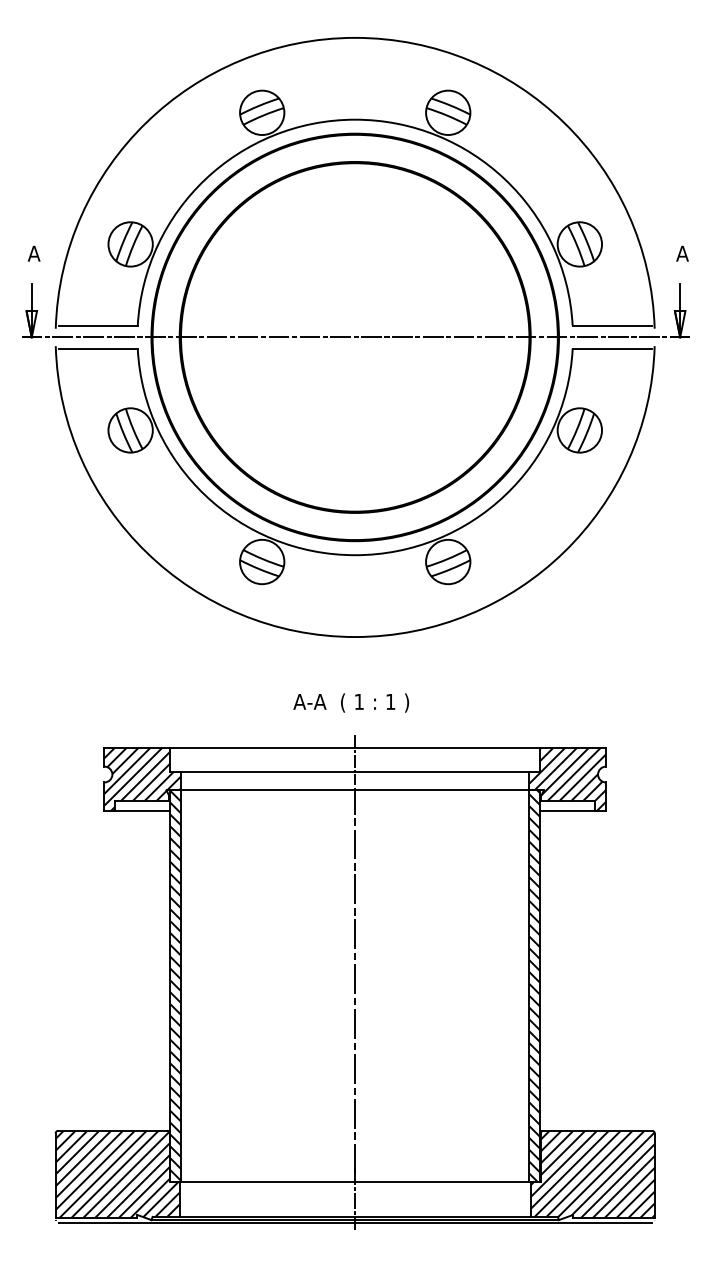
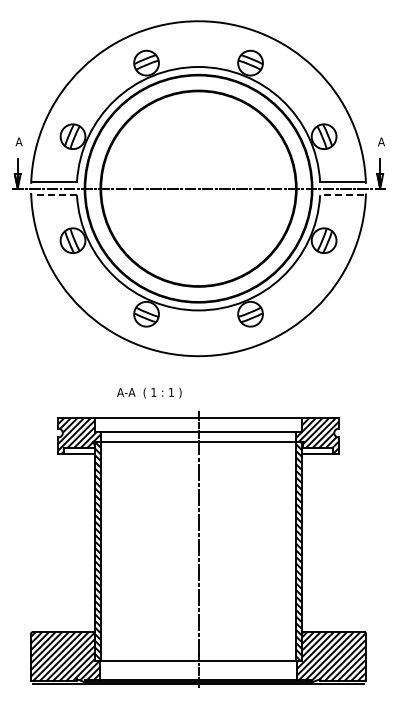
line: (97, 349) -> (54, 195), solid -> dashed
line: (610, 349) -> (341, 195), solid -> dashed
text: (351, 701) -> (149, 392), moved

